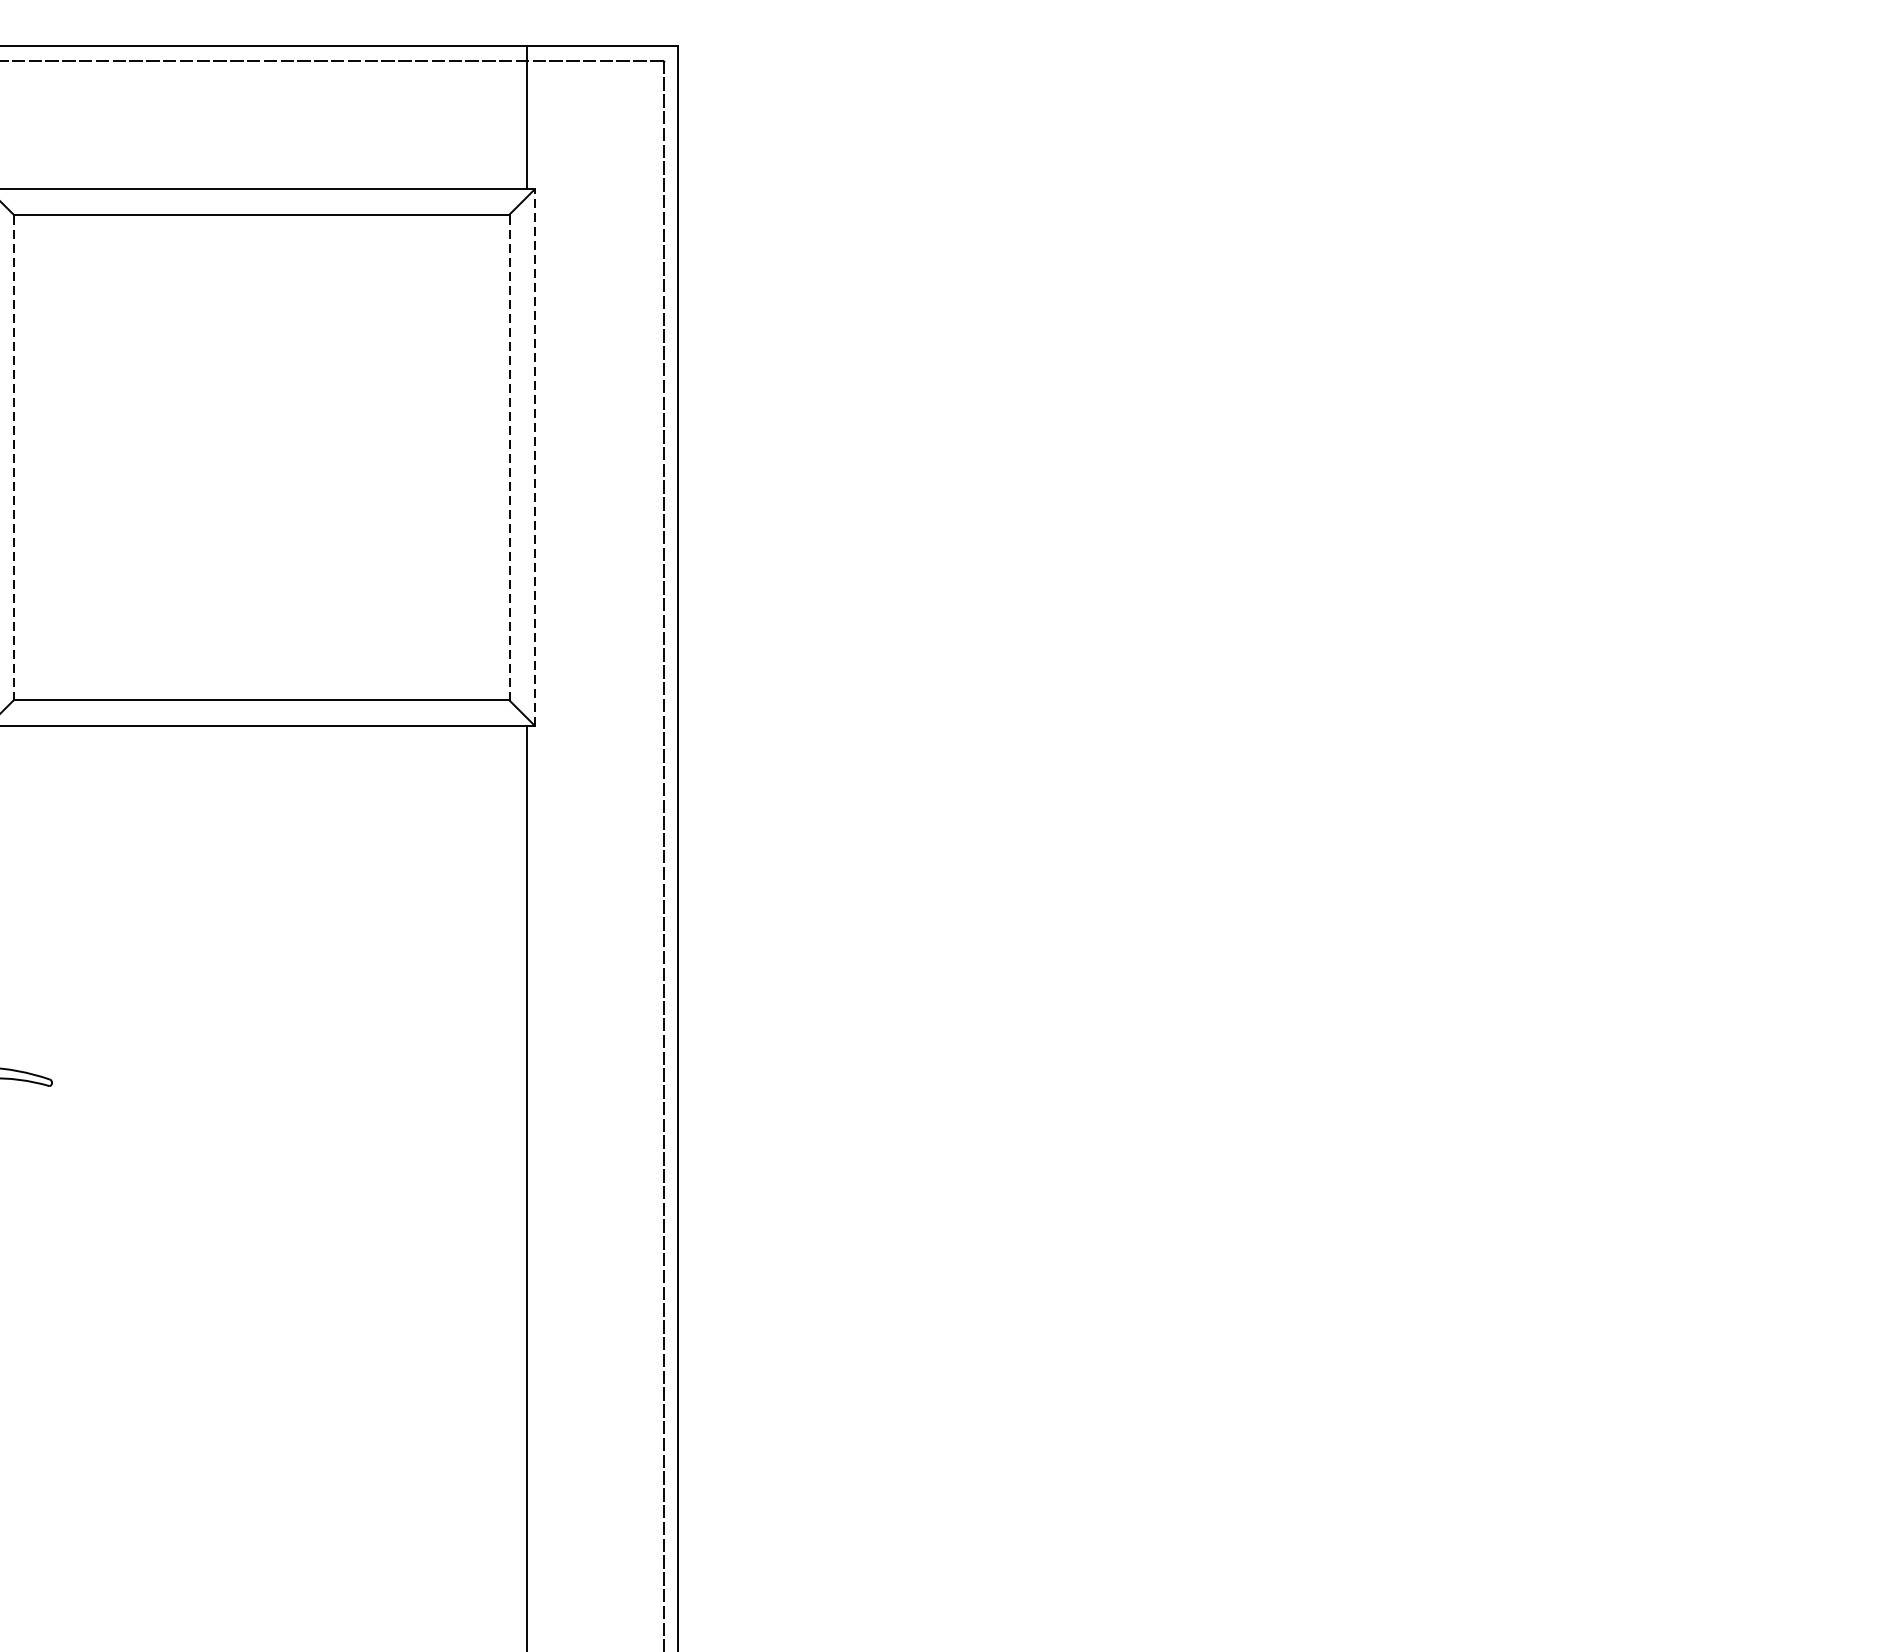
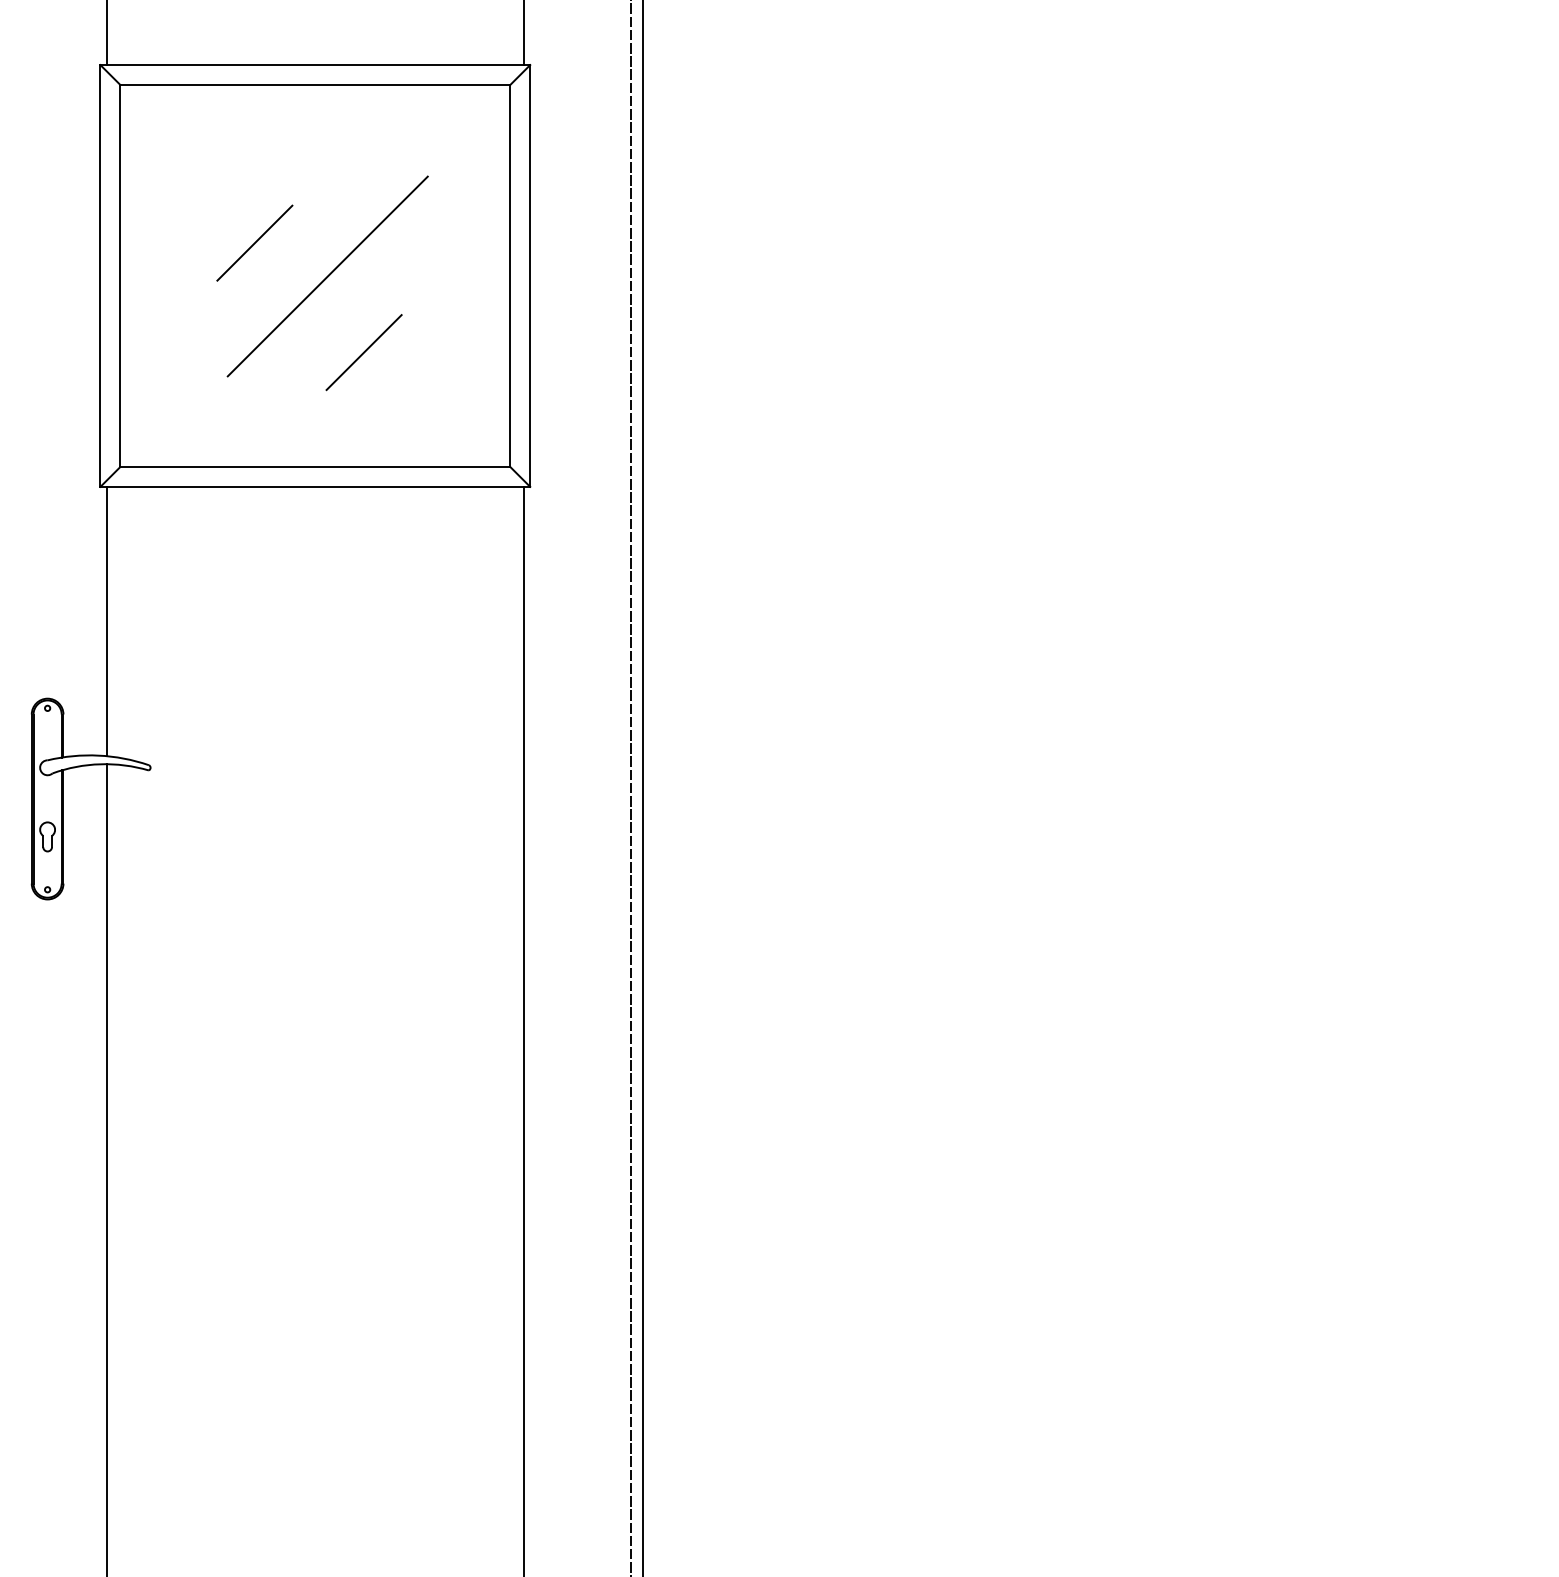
line: (184, 414) -> (254, 242), added
line: (13, 456) -> (120, 275), dashed -> solid
line: (509, 456) -> (510, 275), dashed -> solid
line: (535, 456) -> (530, 275), dashed -> solid
line: (277, 458) -> (327, 276), added
line: (322, 554) -> (363, 352), added

